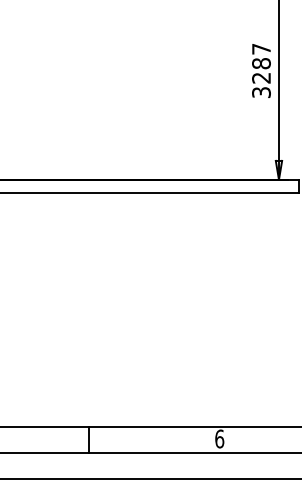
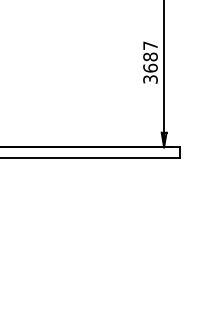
text: (261, 77) -> (150, 67), 3287 -> 3687

